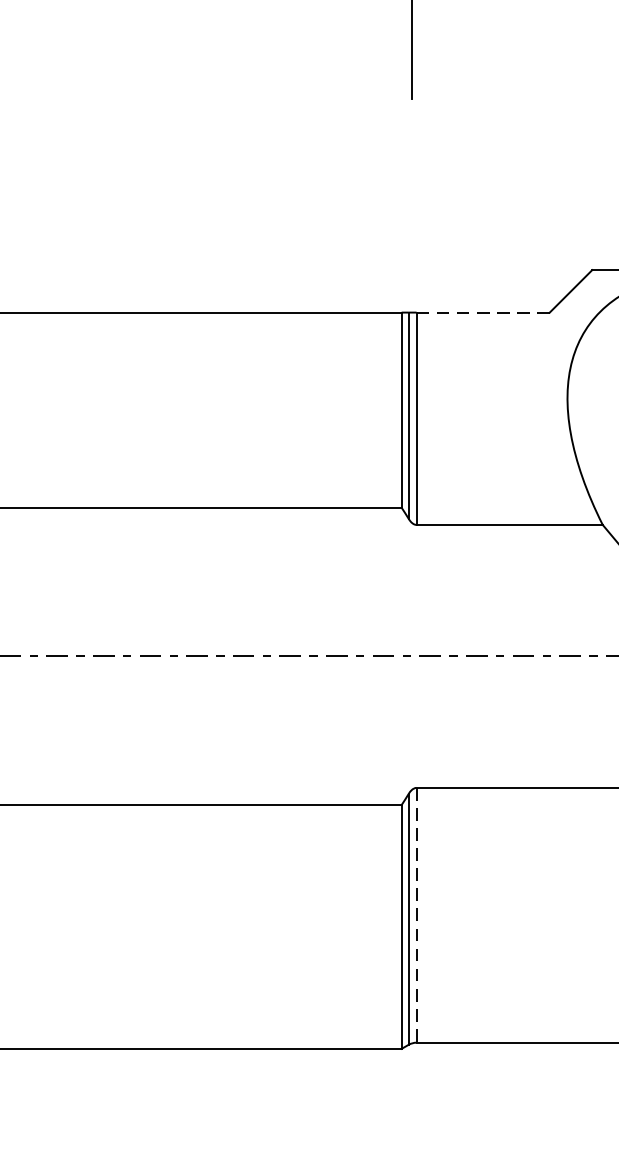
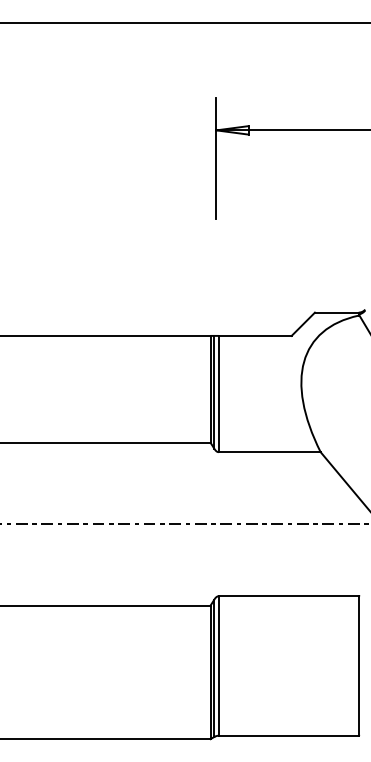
line: (481, 311) -> (254, 335), dashed -> solid
line: (416, 914) -> (218, 665), dashed -> solid

